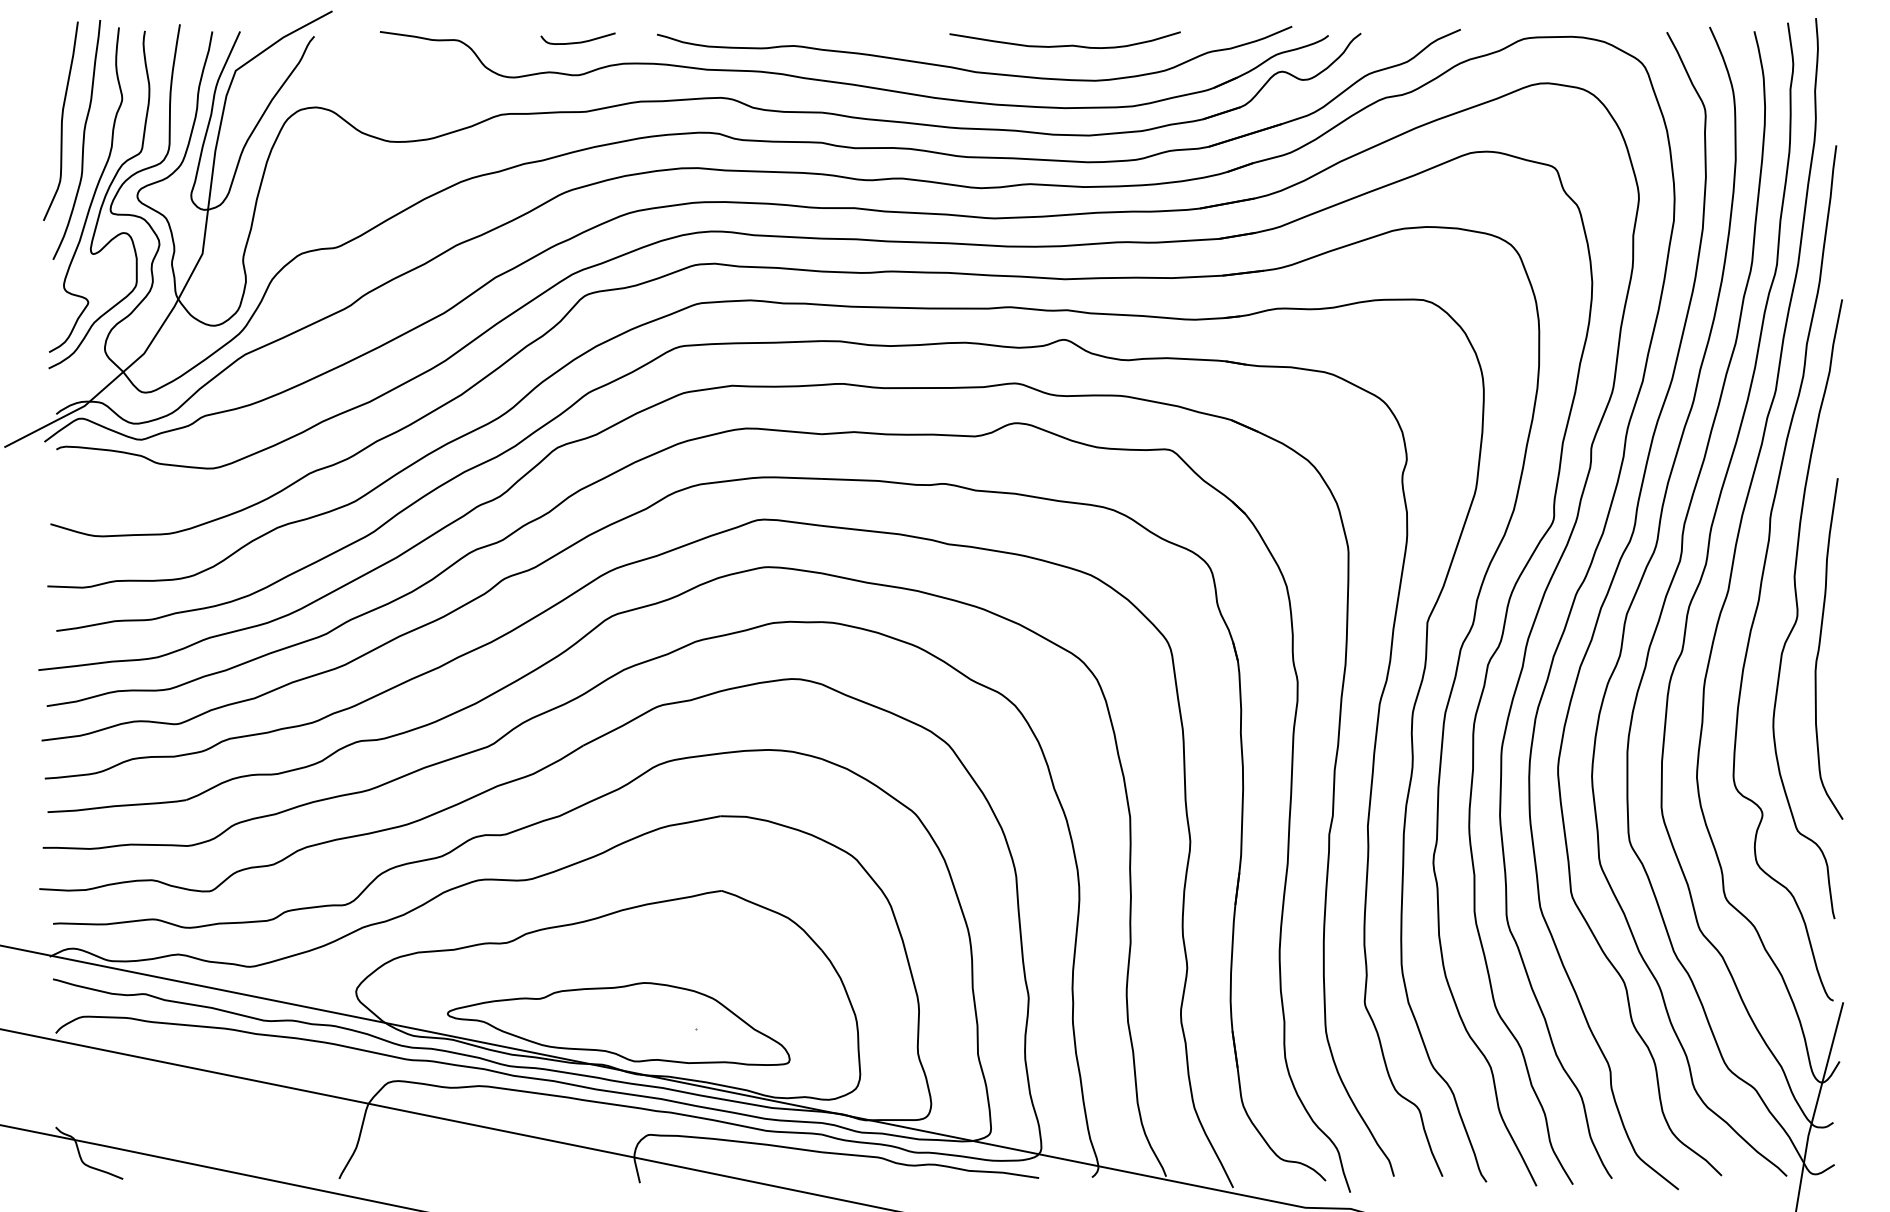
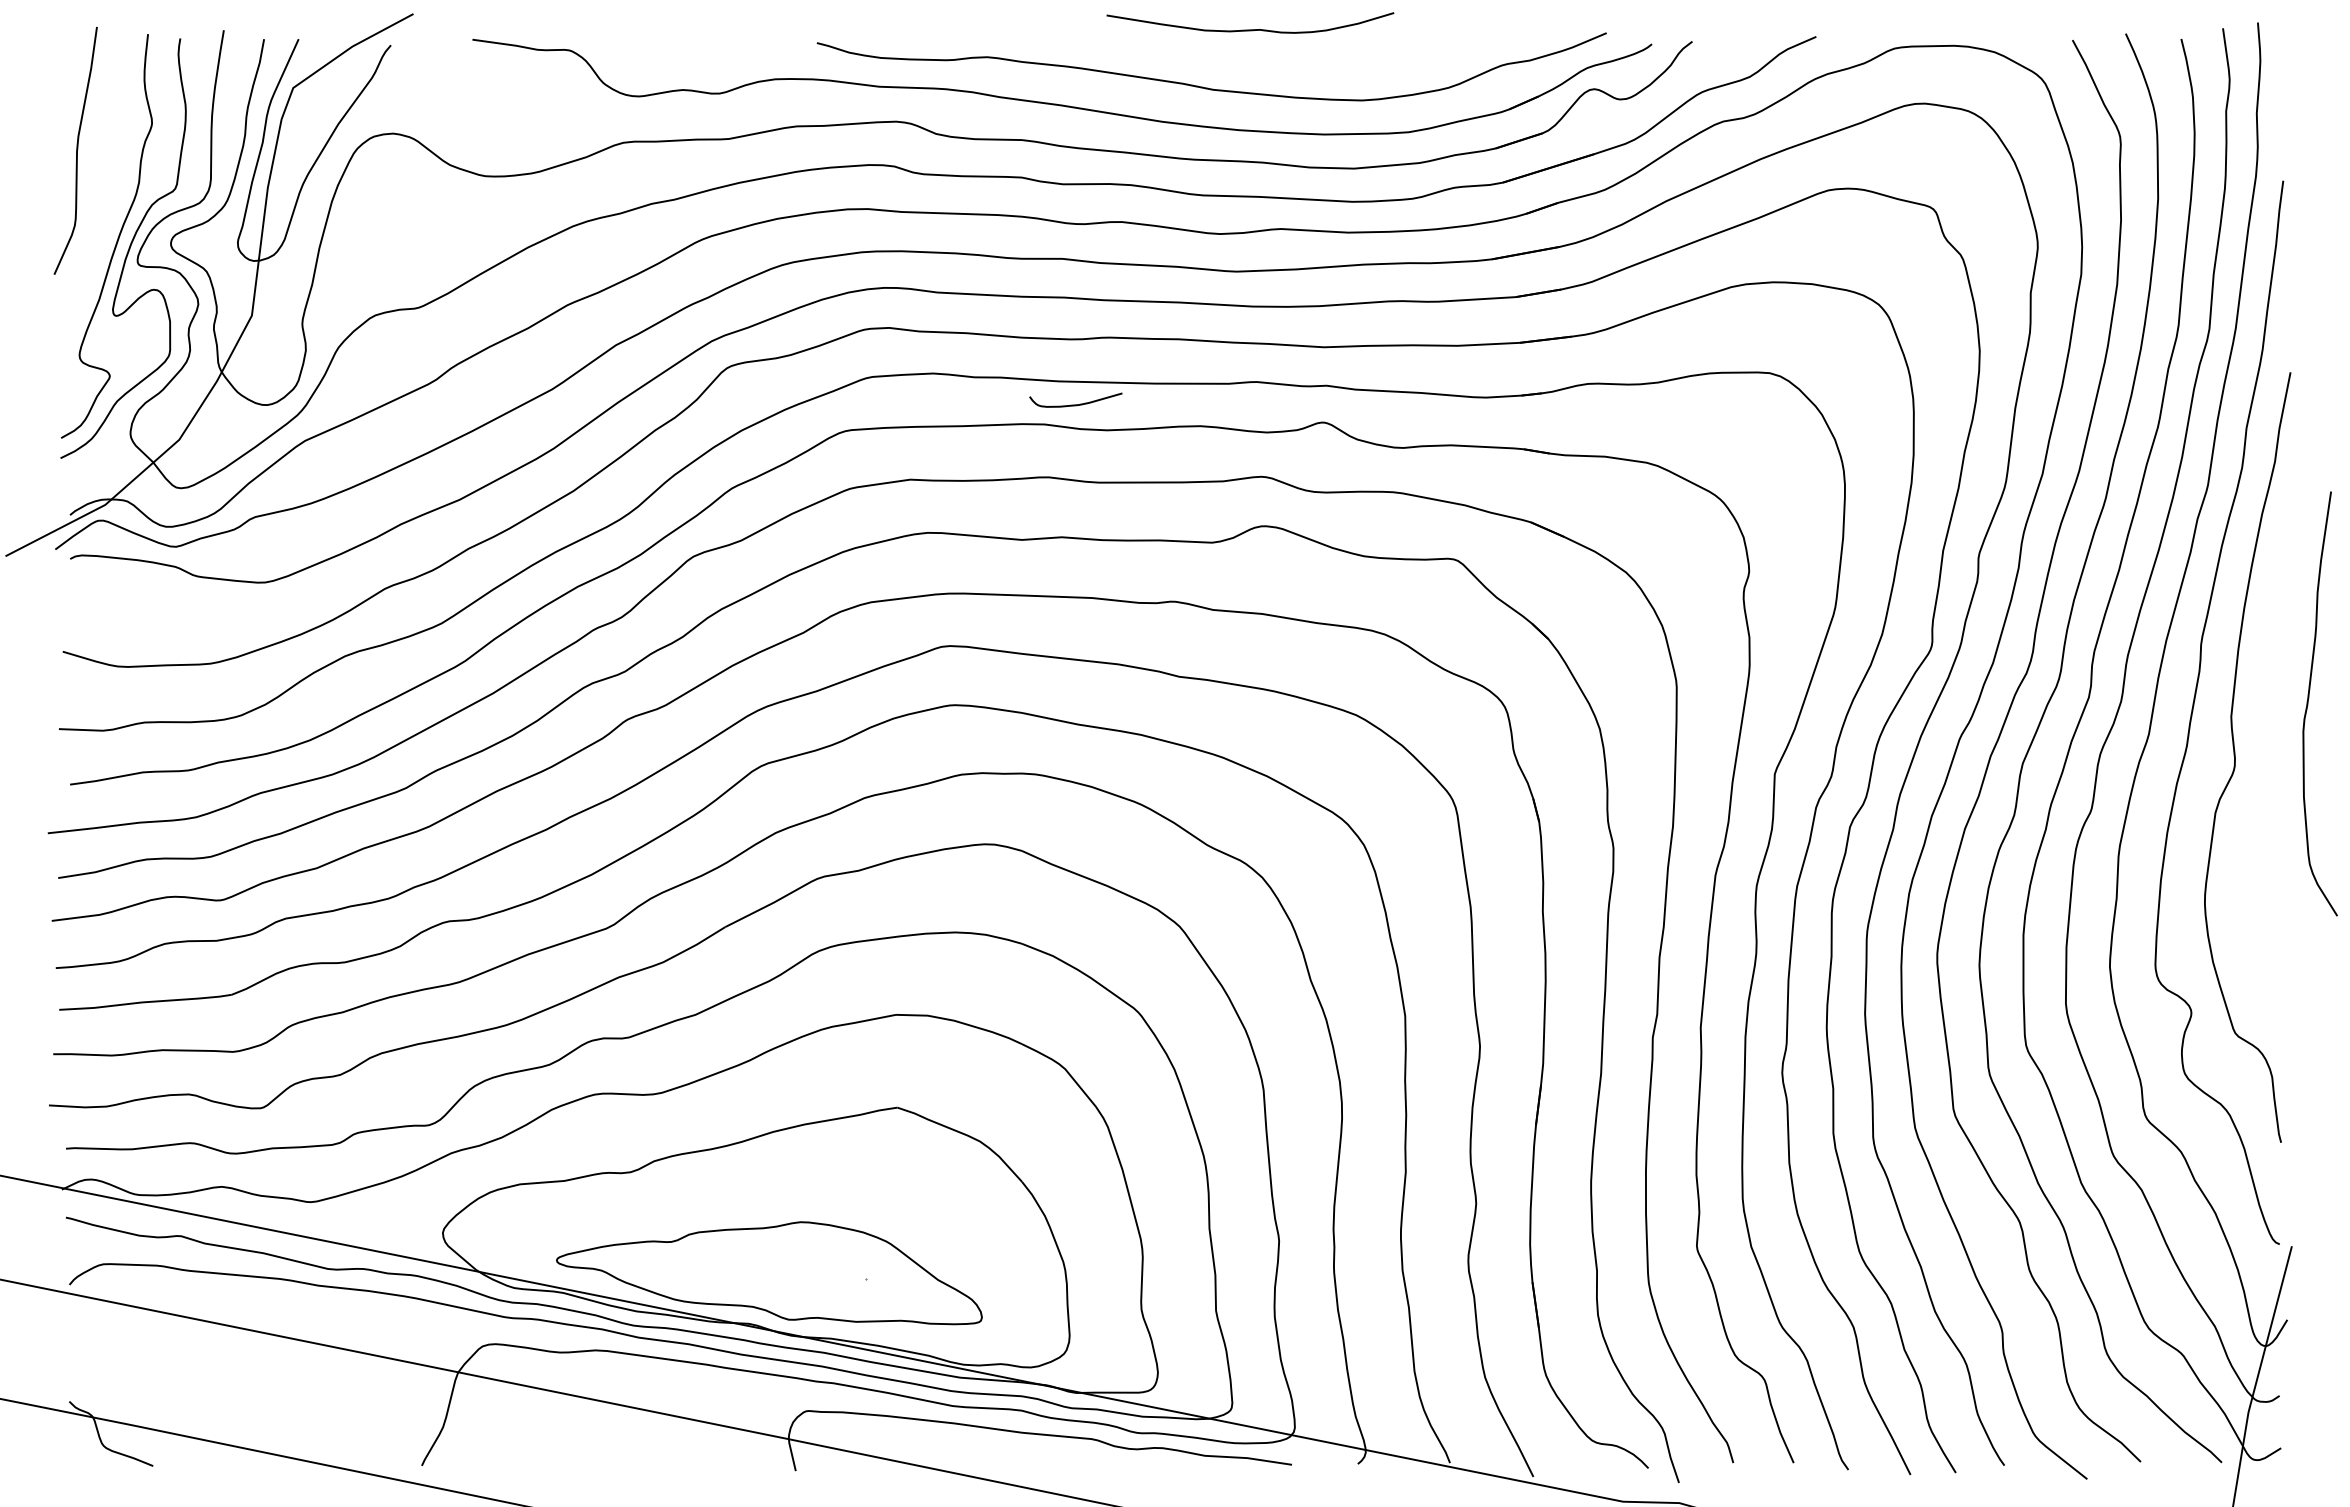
curve: (577, 42) -> (1075, 404), moved
curve: (1065, 45) -> (1250, 29), moved
curve: (83, 139) -> (103, 173), removed
curve: (1819, 648) -> (2308, 703), moved

